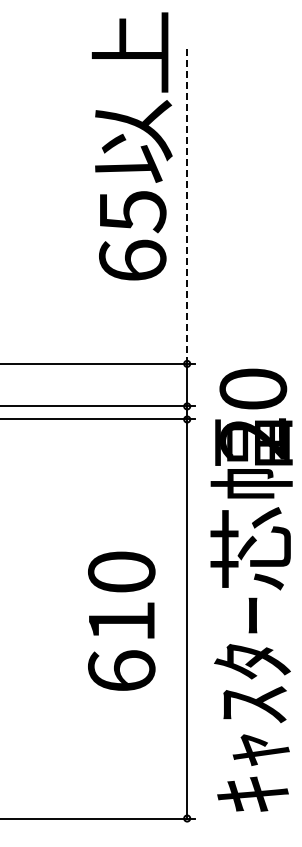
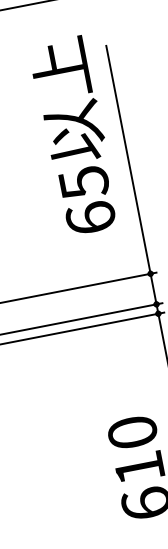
text: (131, 146) -> (74, 136), moved
line: (187, 205) -> (128, 159), dashed -> solid

